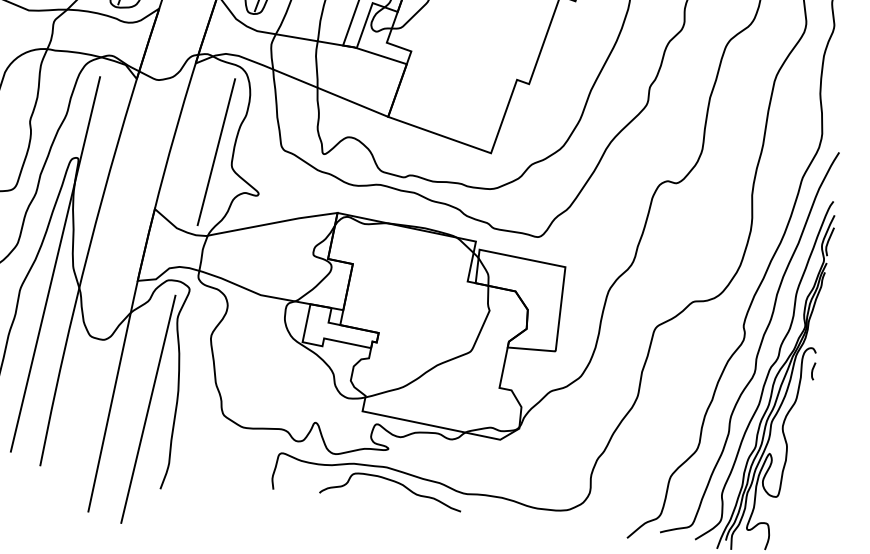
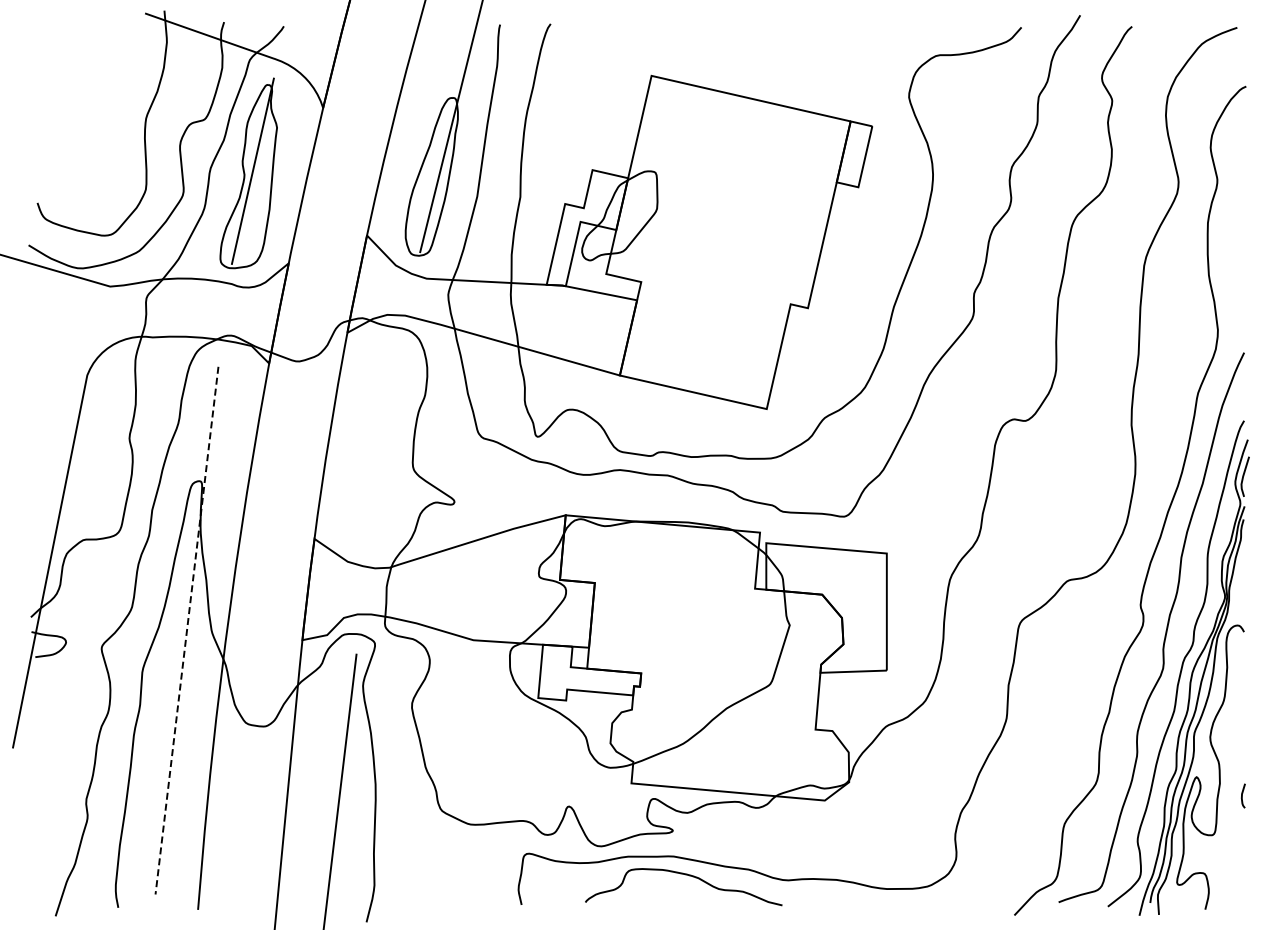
line: (216, 152) -> (389, 451), removed
line: (55, 264) -> (187, 630), solid -> dashed
curve: (812, 370) -> (1242, 795), moved

